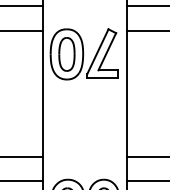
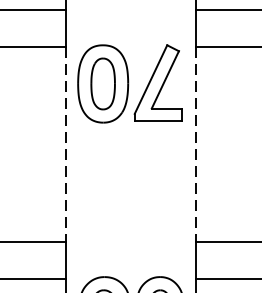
line: (42, 94) -> (65, 145), solid -> dashed
line: (127, 94) -> (196, 145), solid -> dashed

